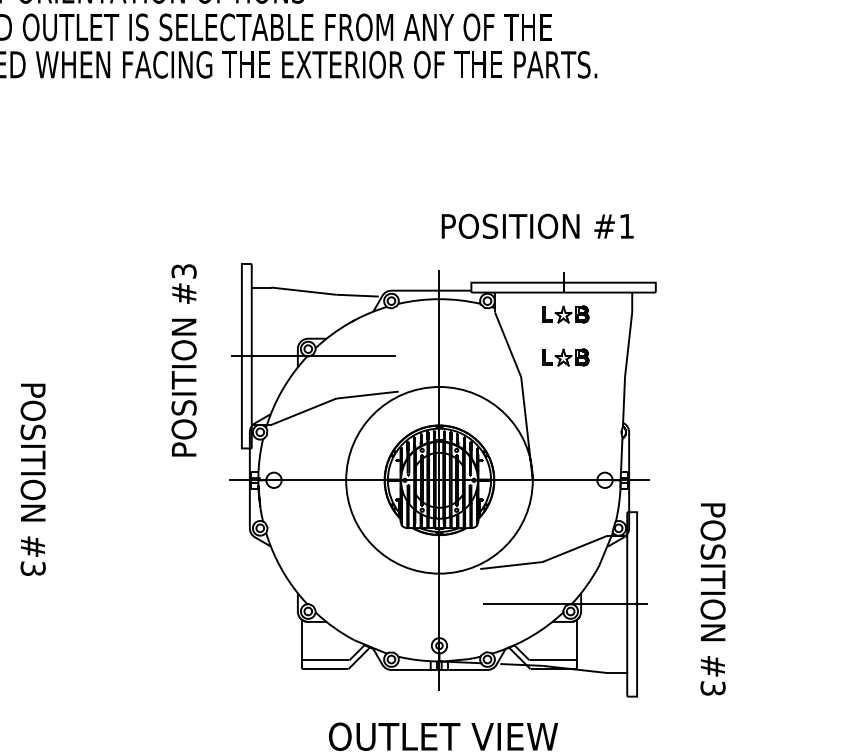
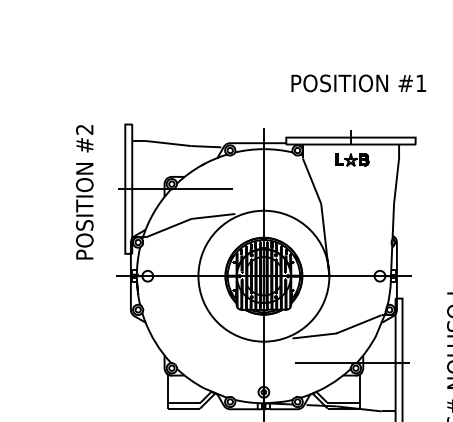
text: (537, 225) -> (358, 82), moved
text: (183, 271) -> (84, 129), #3 -> #2
part: (565, 357) -> (352, 190), removed

